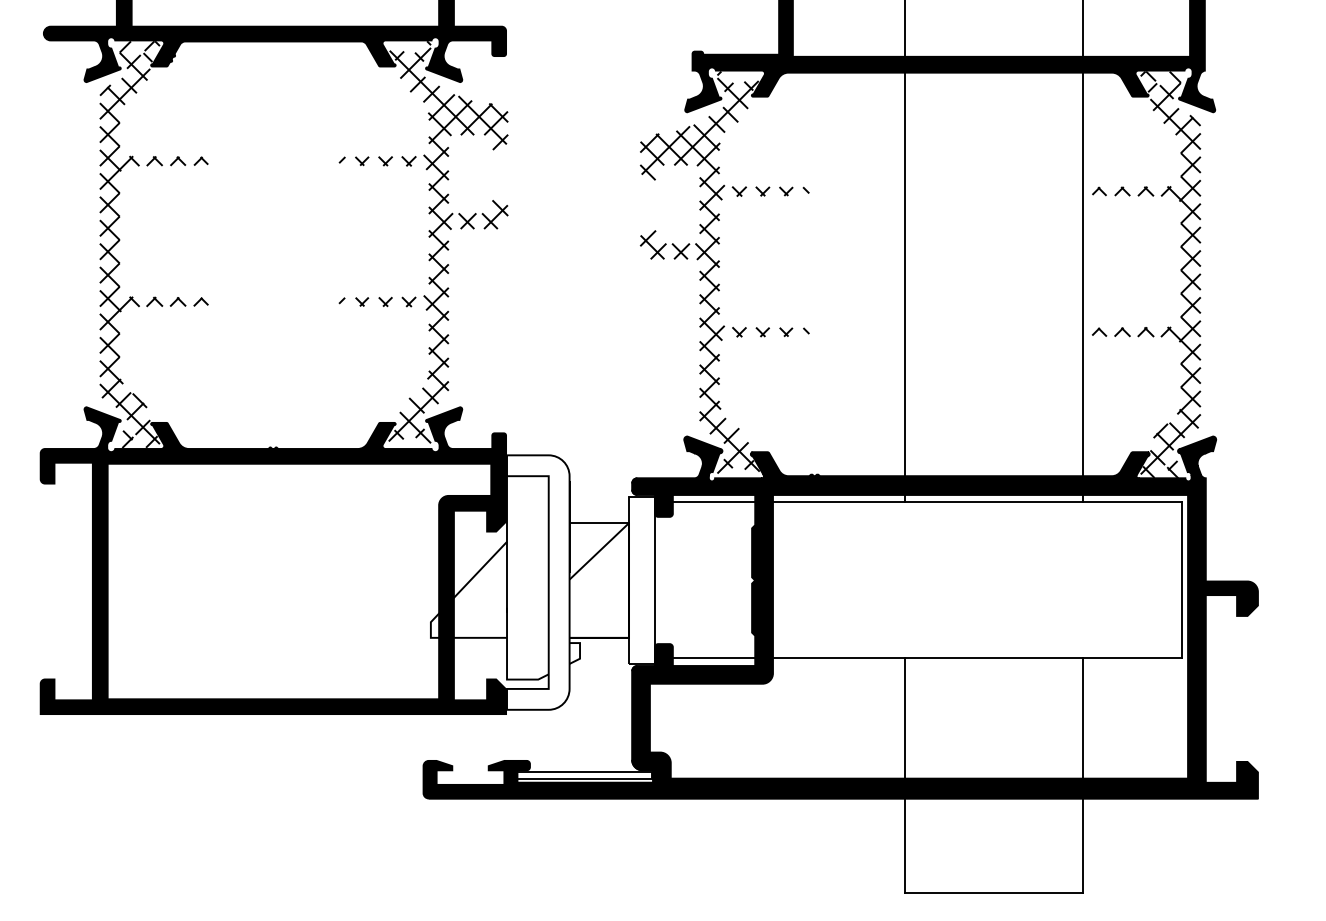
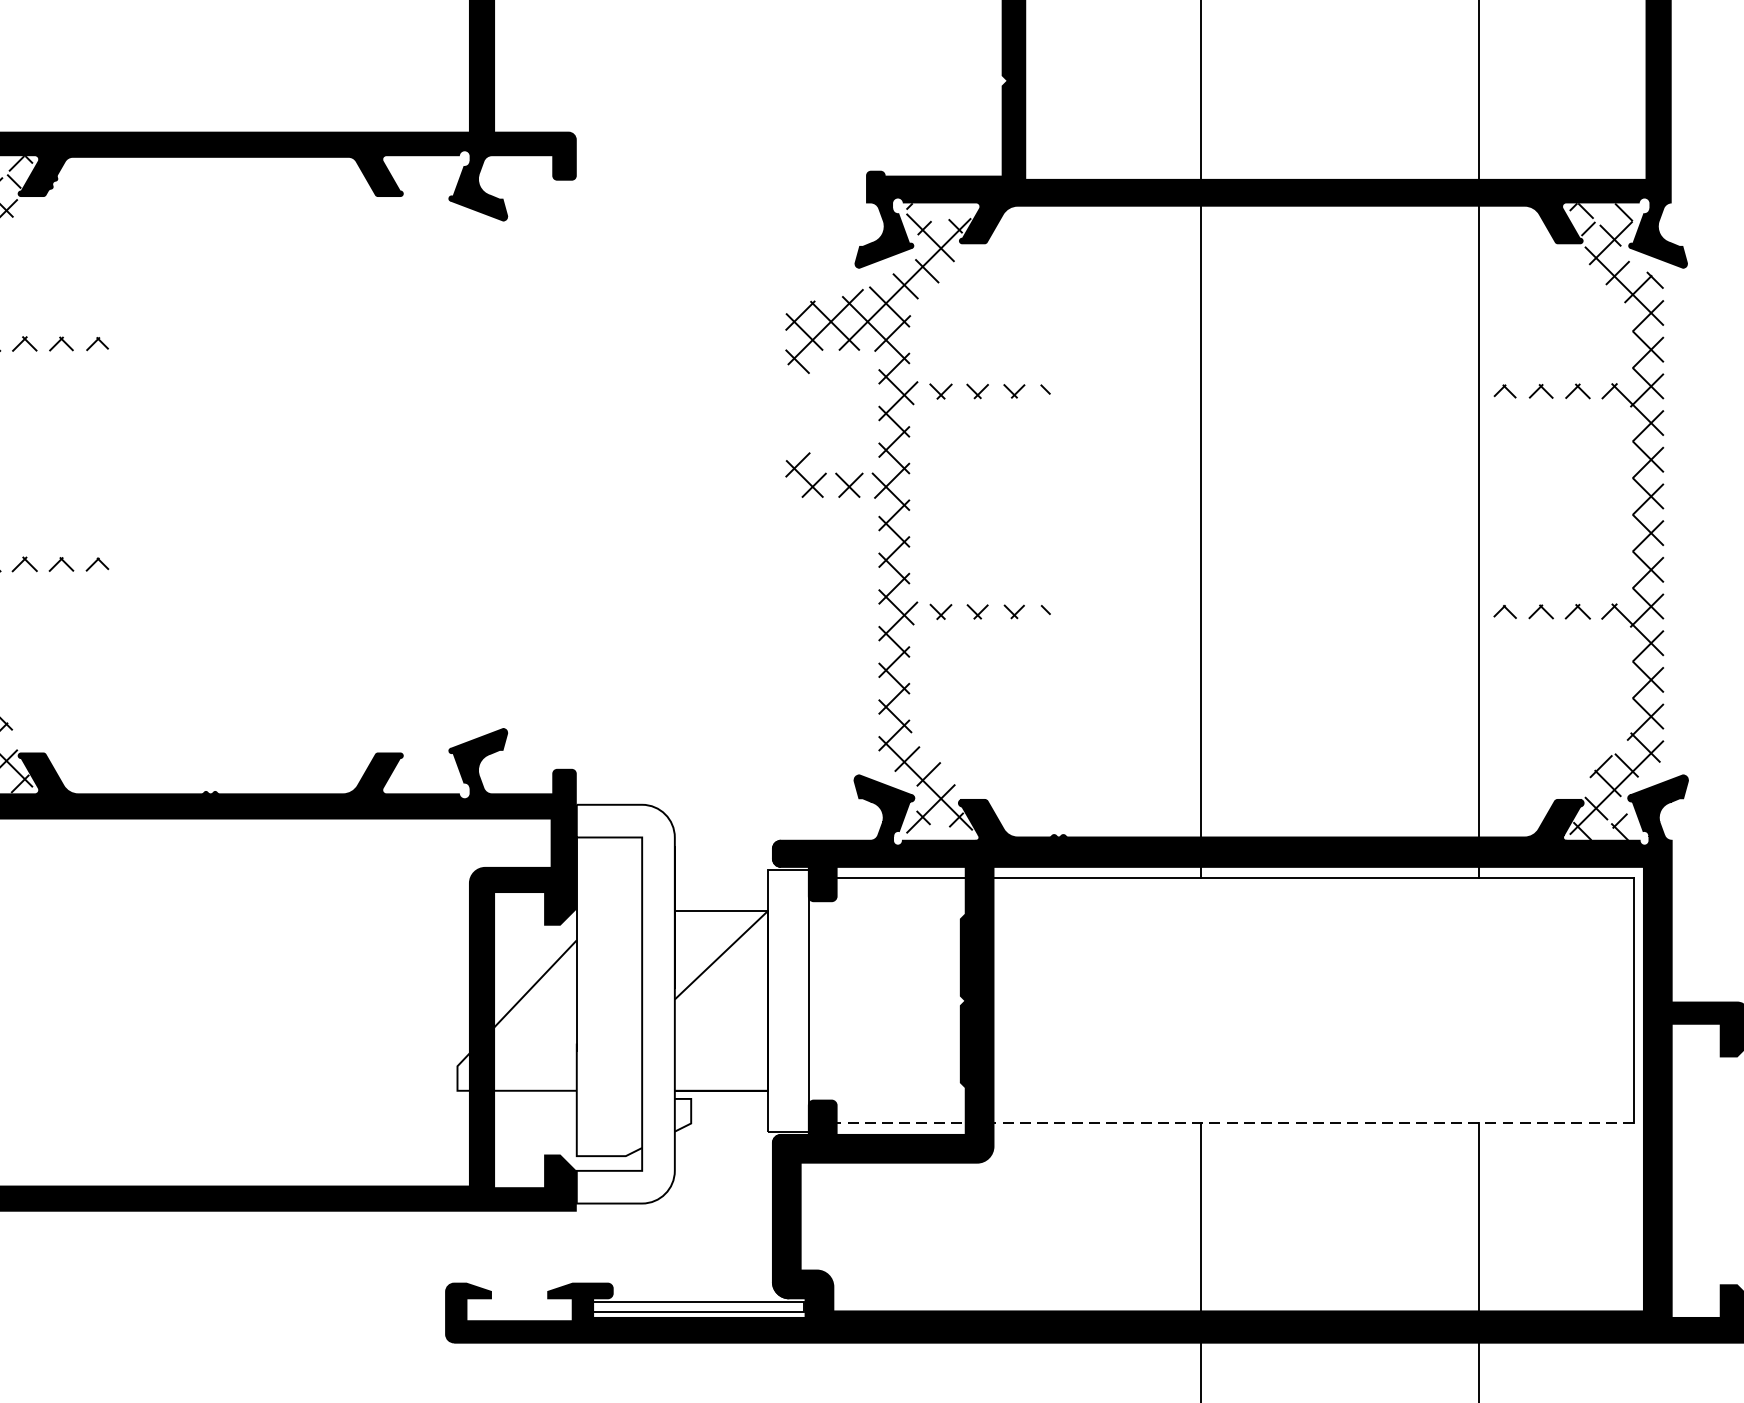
hatch: (423, 242) -> (445, 471), removed
line: (917, 658) -> (1219, 1123), solid -> dashed

